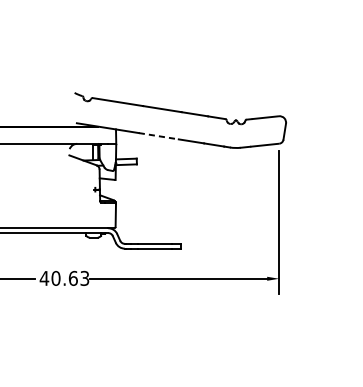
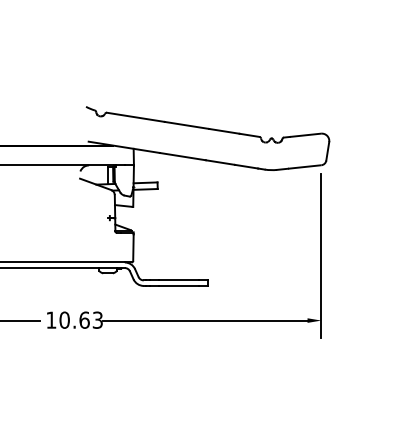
line: (159, 136) -> (183, 156), dashed -> solid
text: (43, 277) -> (50, 319), 40.63 -> 10.63

